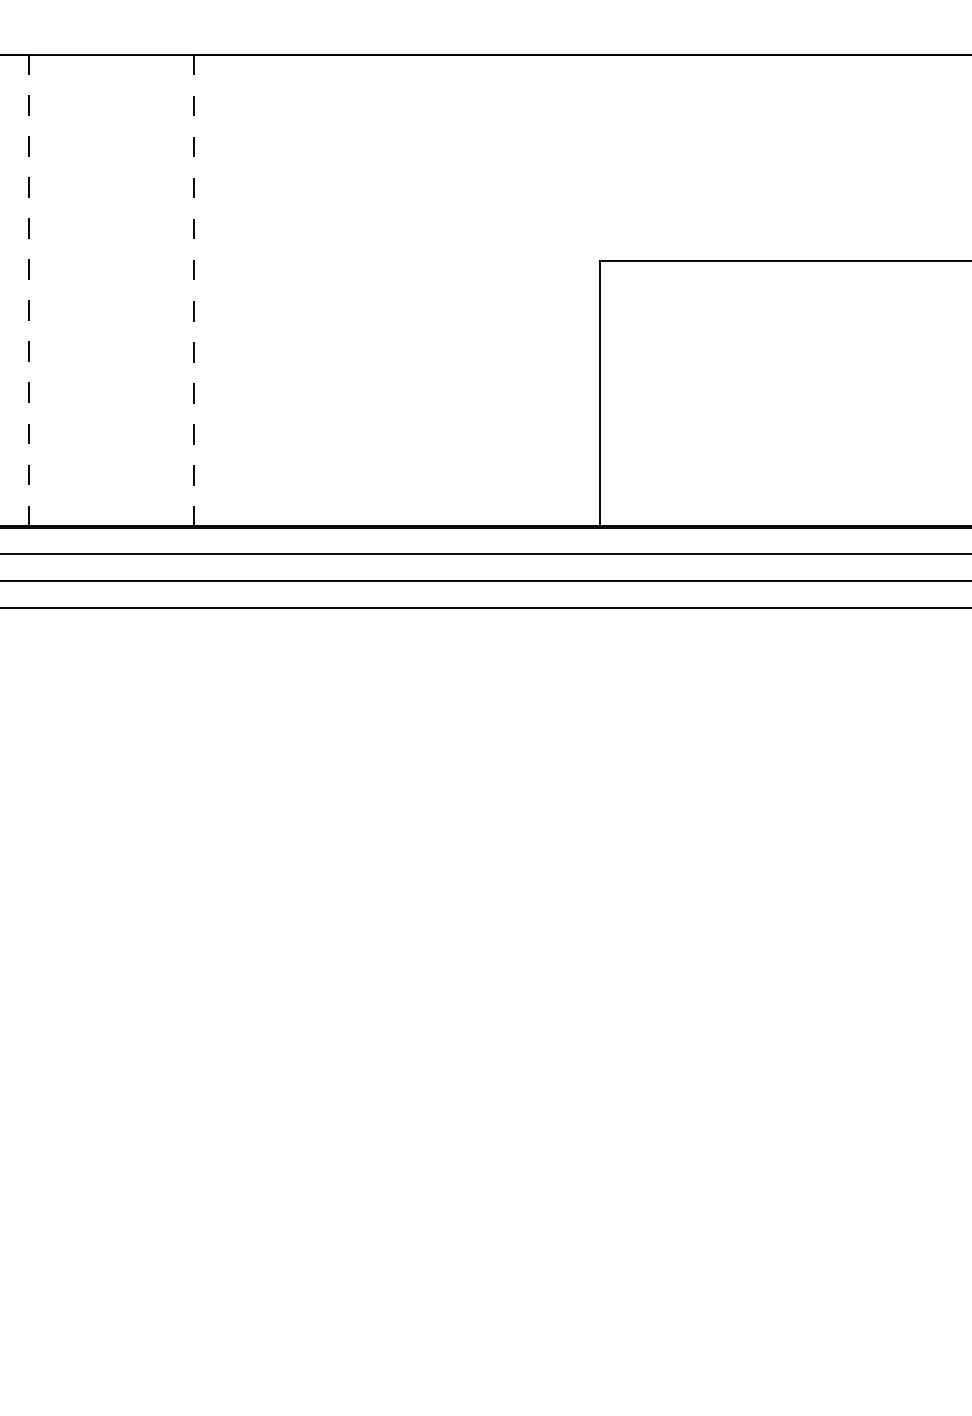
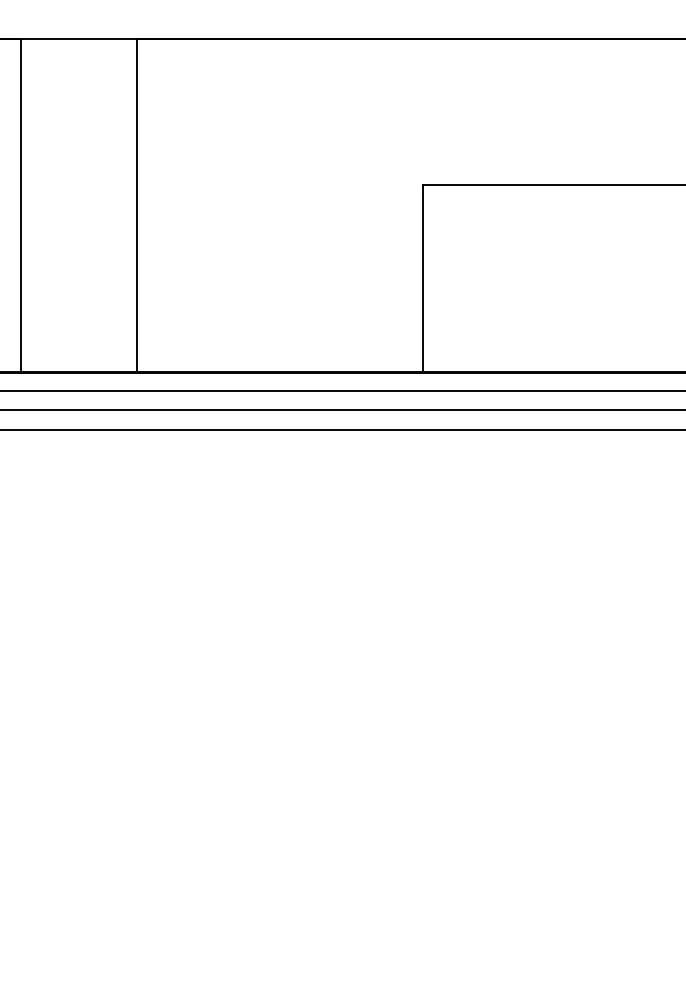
line: (29, 290) -> (20, 205), dashed -> solid
line: (193, 290) -> (136, 205), dashed -> solid

